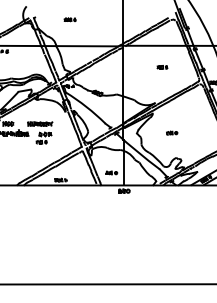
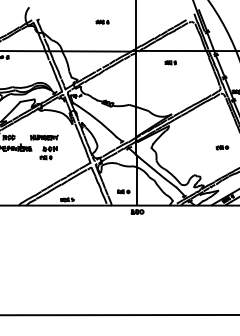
part: (70, 19) -> (102, 21), moved
part: (162, 67) -> (170, 62), moved
part: (172, 132) -> (222, 147), moved

